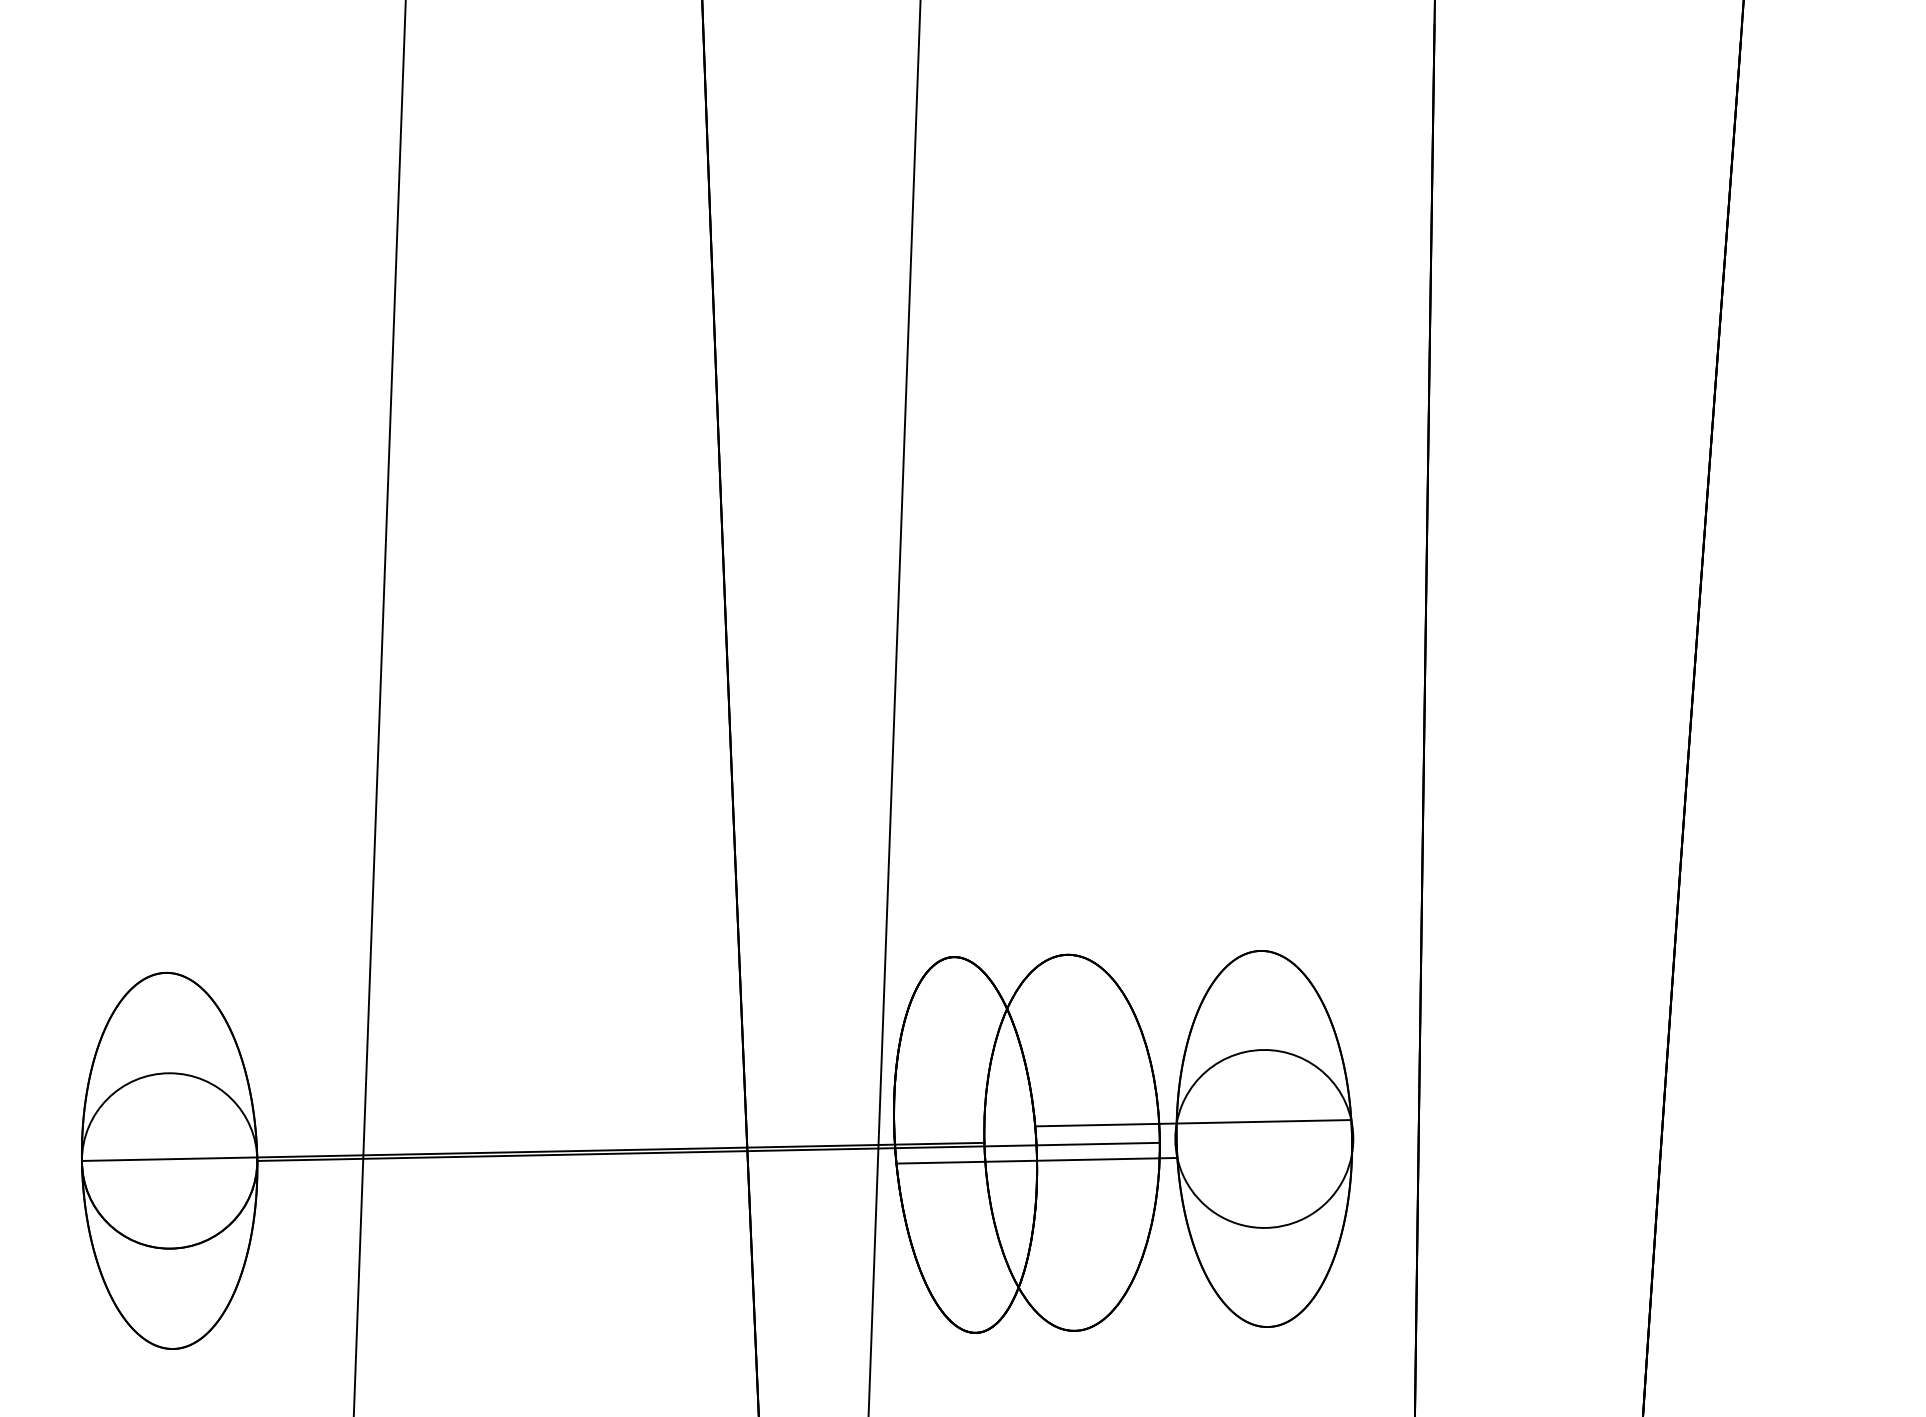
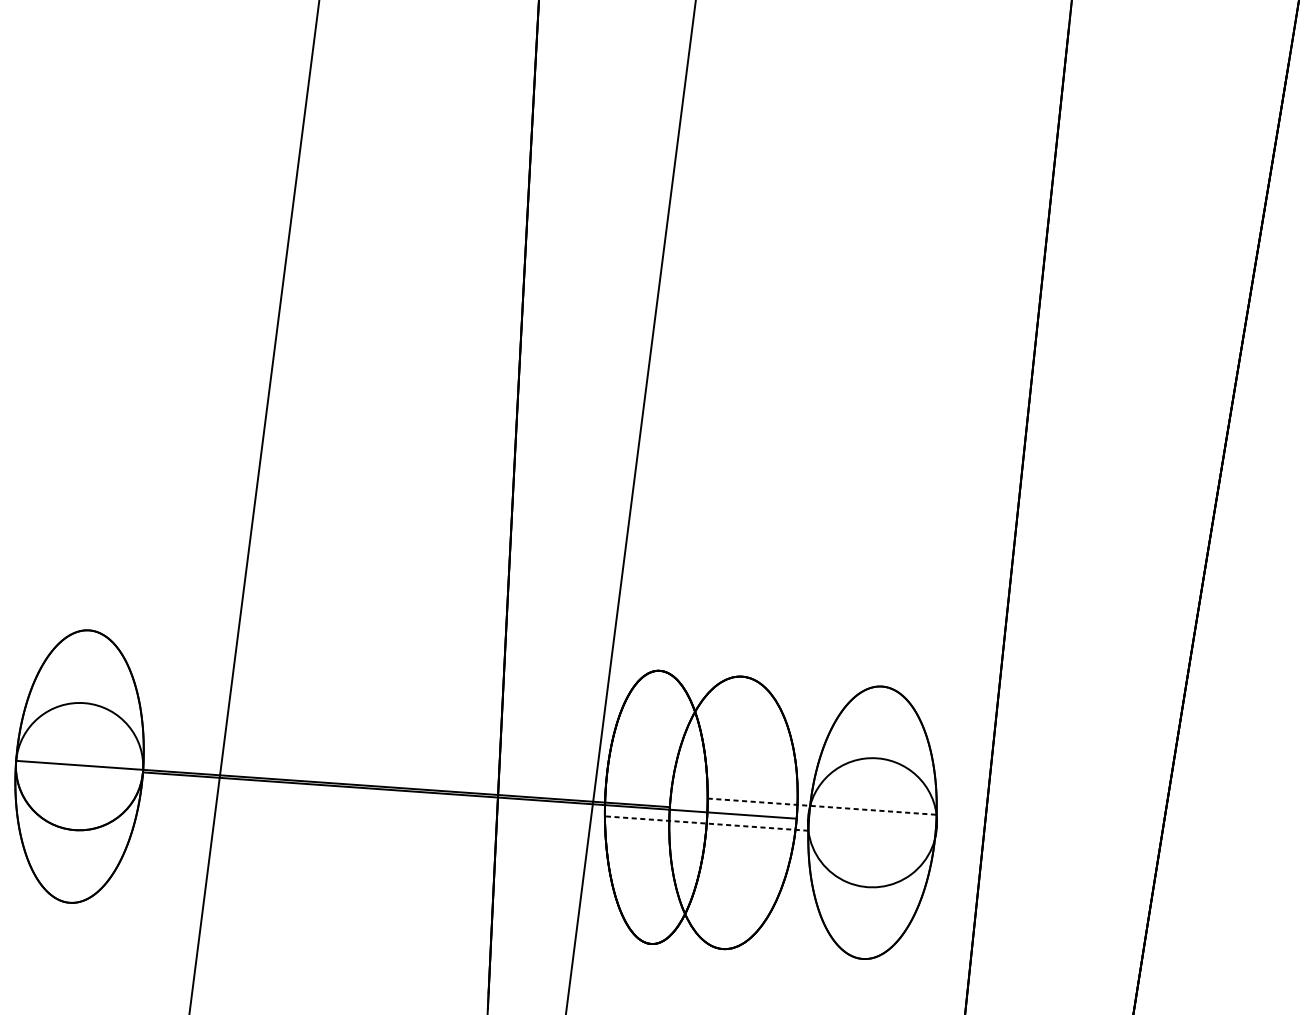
line: (1193, 1123) -> (822, 806), solid -> dashed
line: (1036, 1160) -> (706, 823), solid -> dashed

